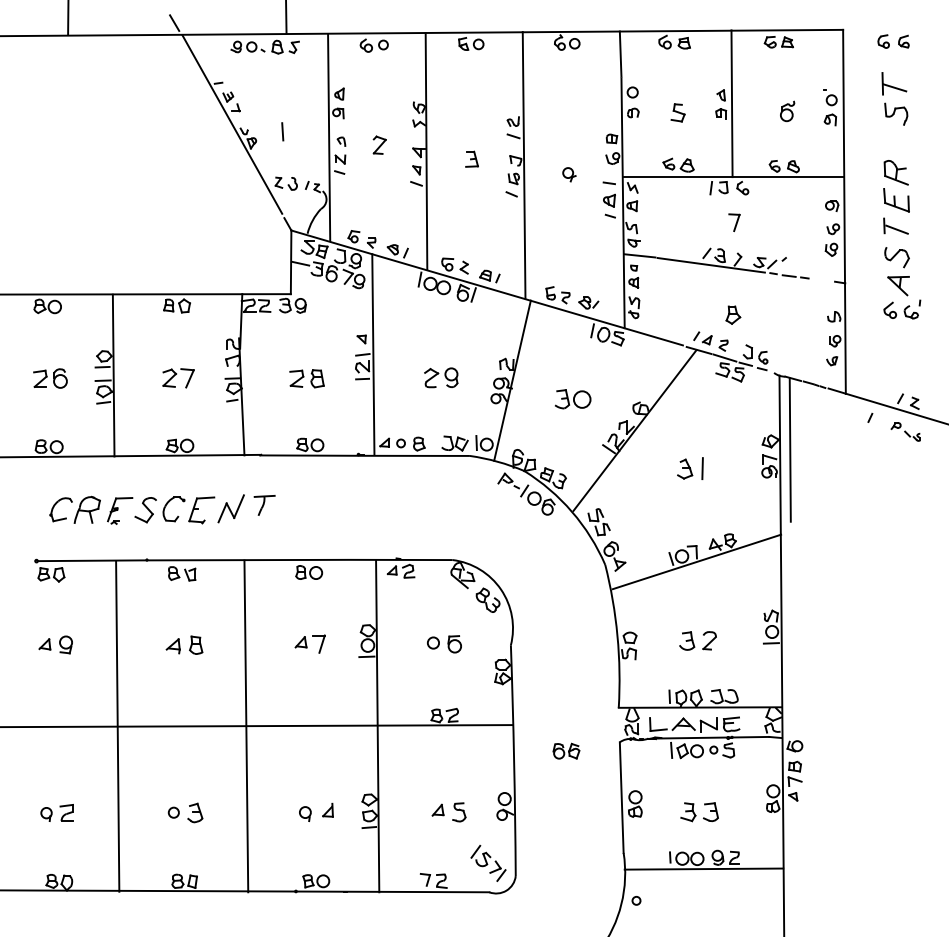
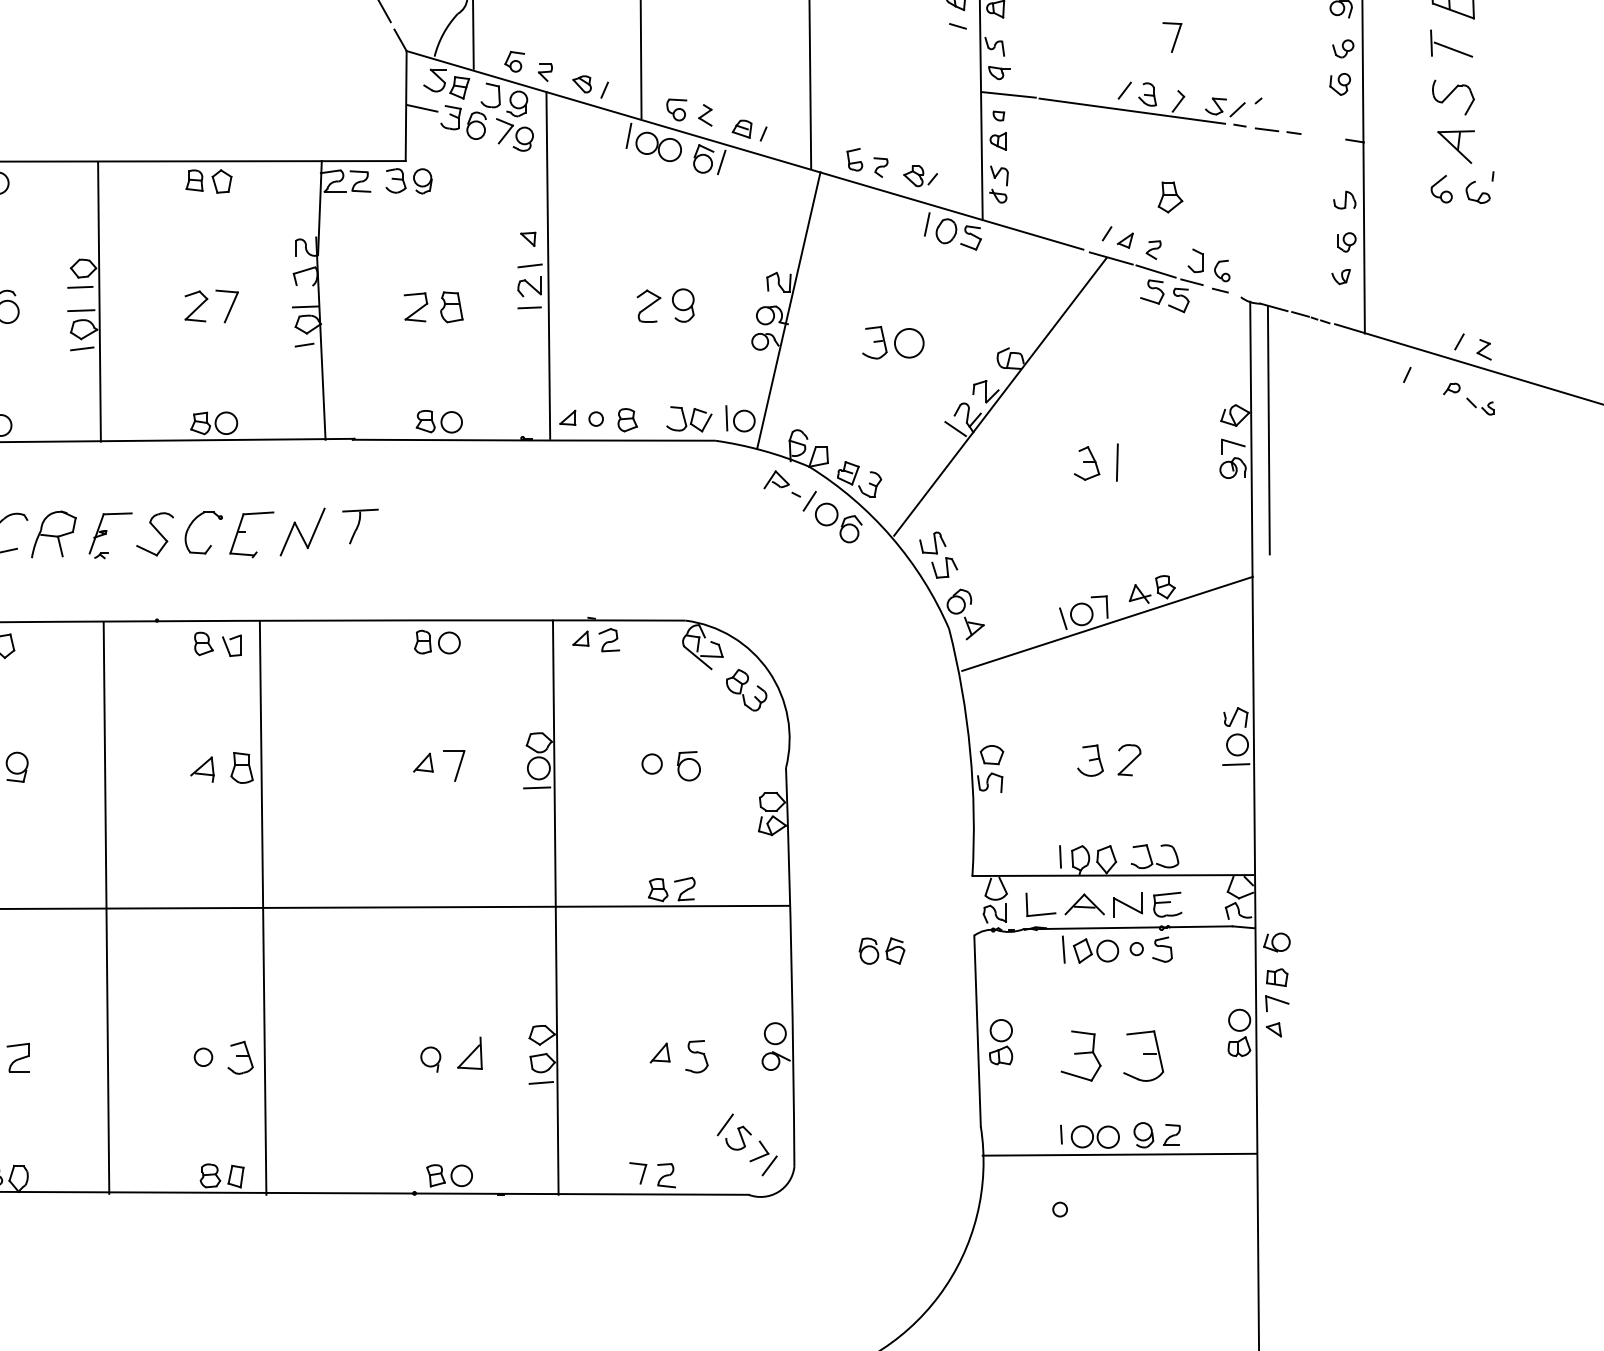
line: (246, 726) -> (263, 908), moved
part: (327, 809) -> (469, 1051), size x1.4
part: (699, 812) -> (1111, 1056), size x1.6
circle: (636, 900) -> (1060, 1209), moved

